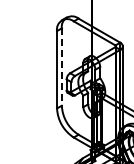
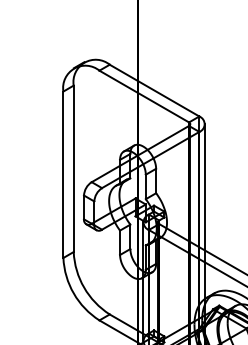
line: (61, 67) -> (72, 169), dashed -> solid

